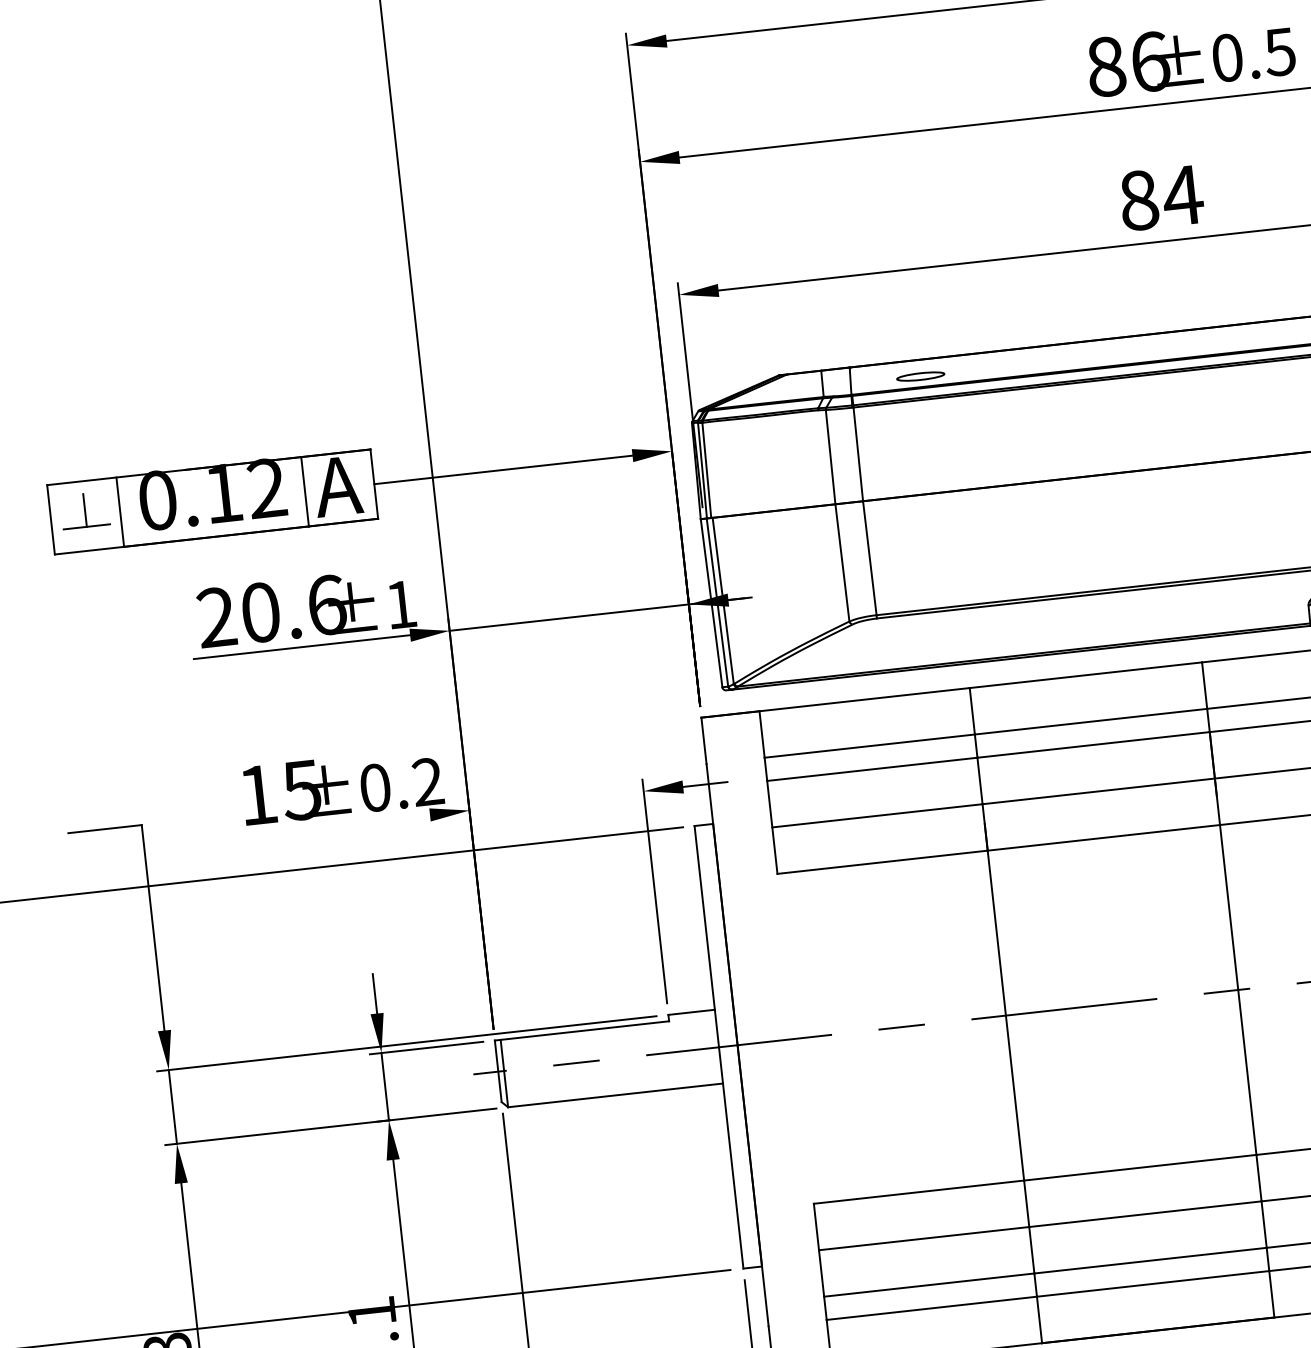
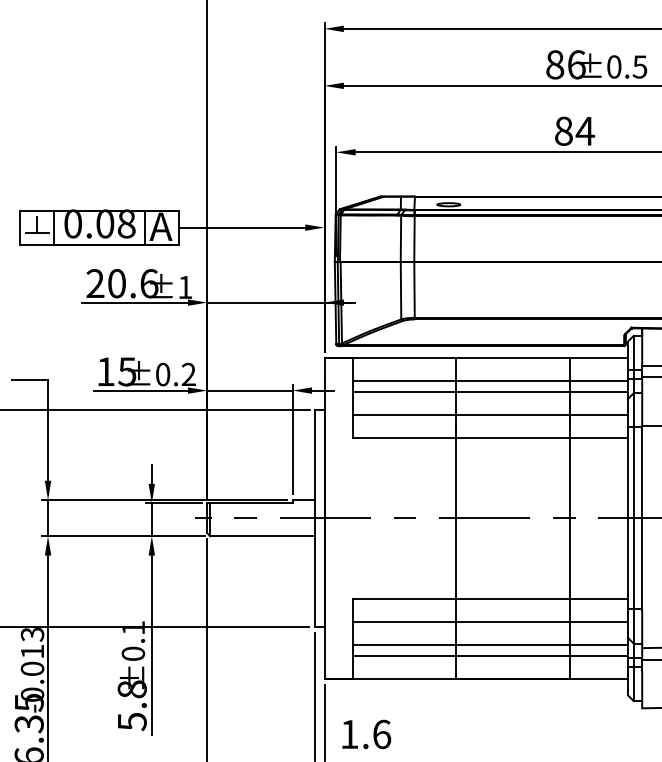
text: (244, 490) -> (115, 223), 0.12 -> 0.08
line: (555, 800) -> (249, 390), added
line: (332, 825) -> (140, 390), added

